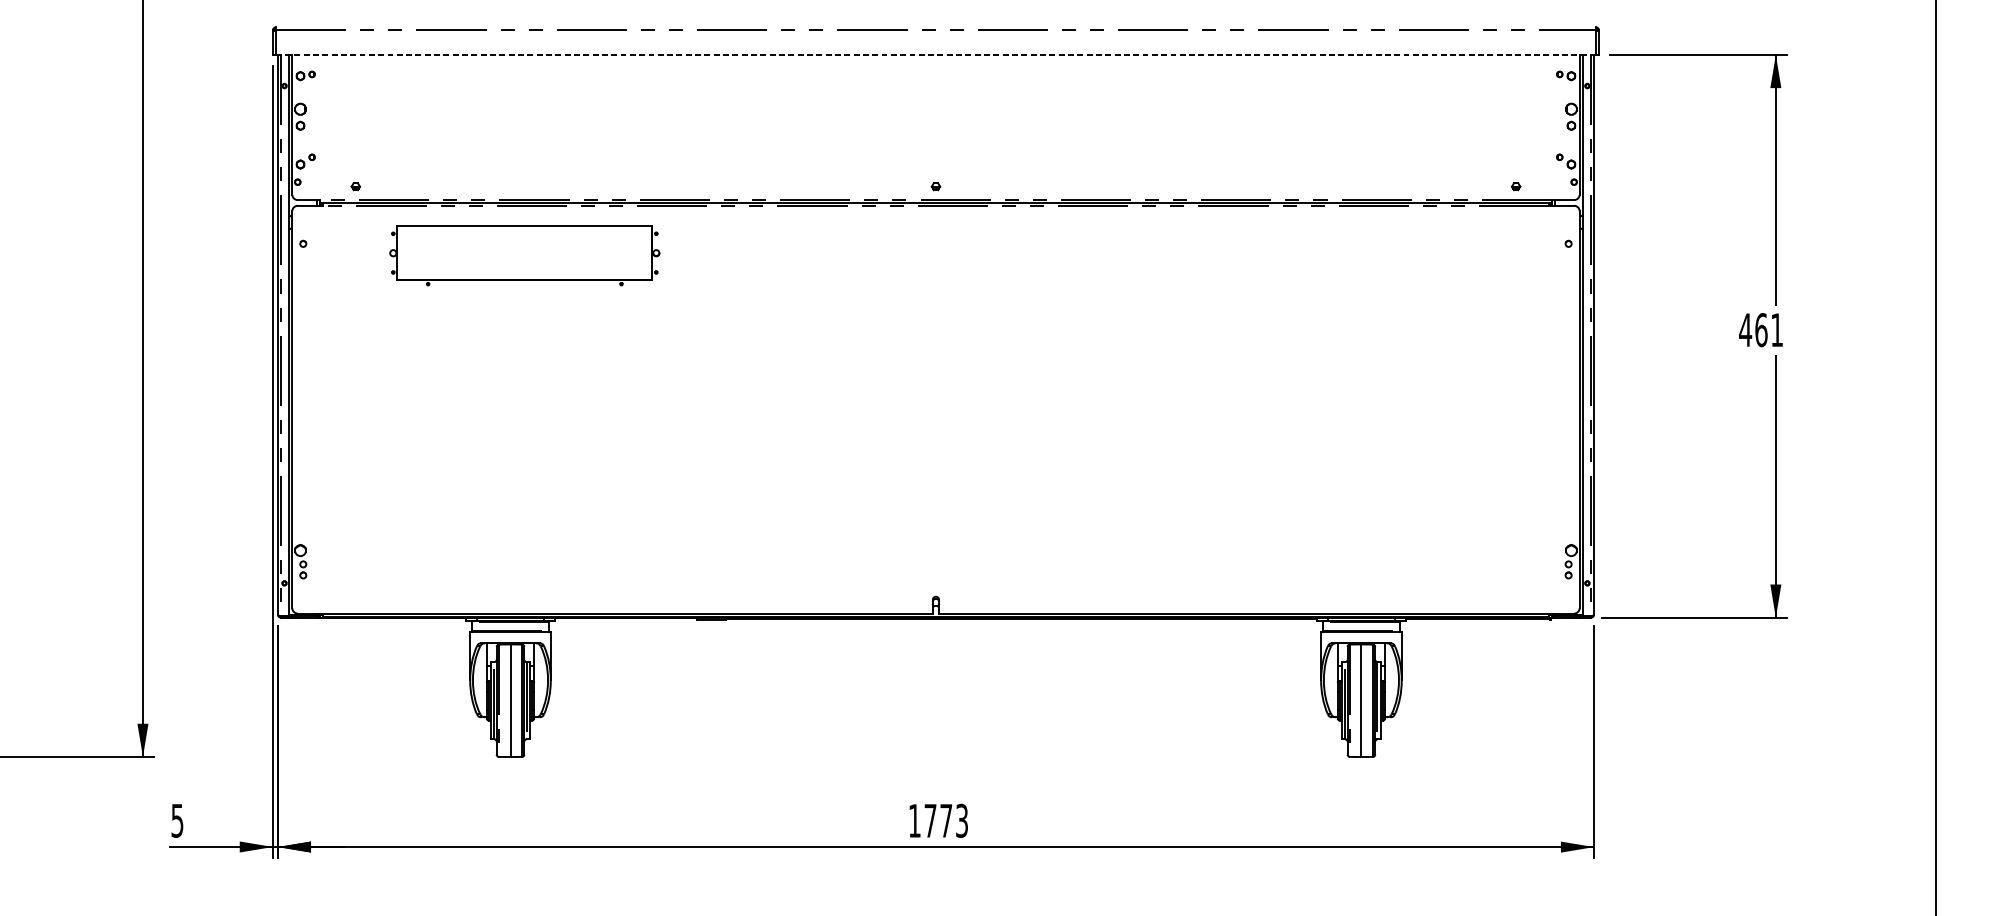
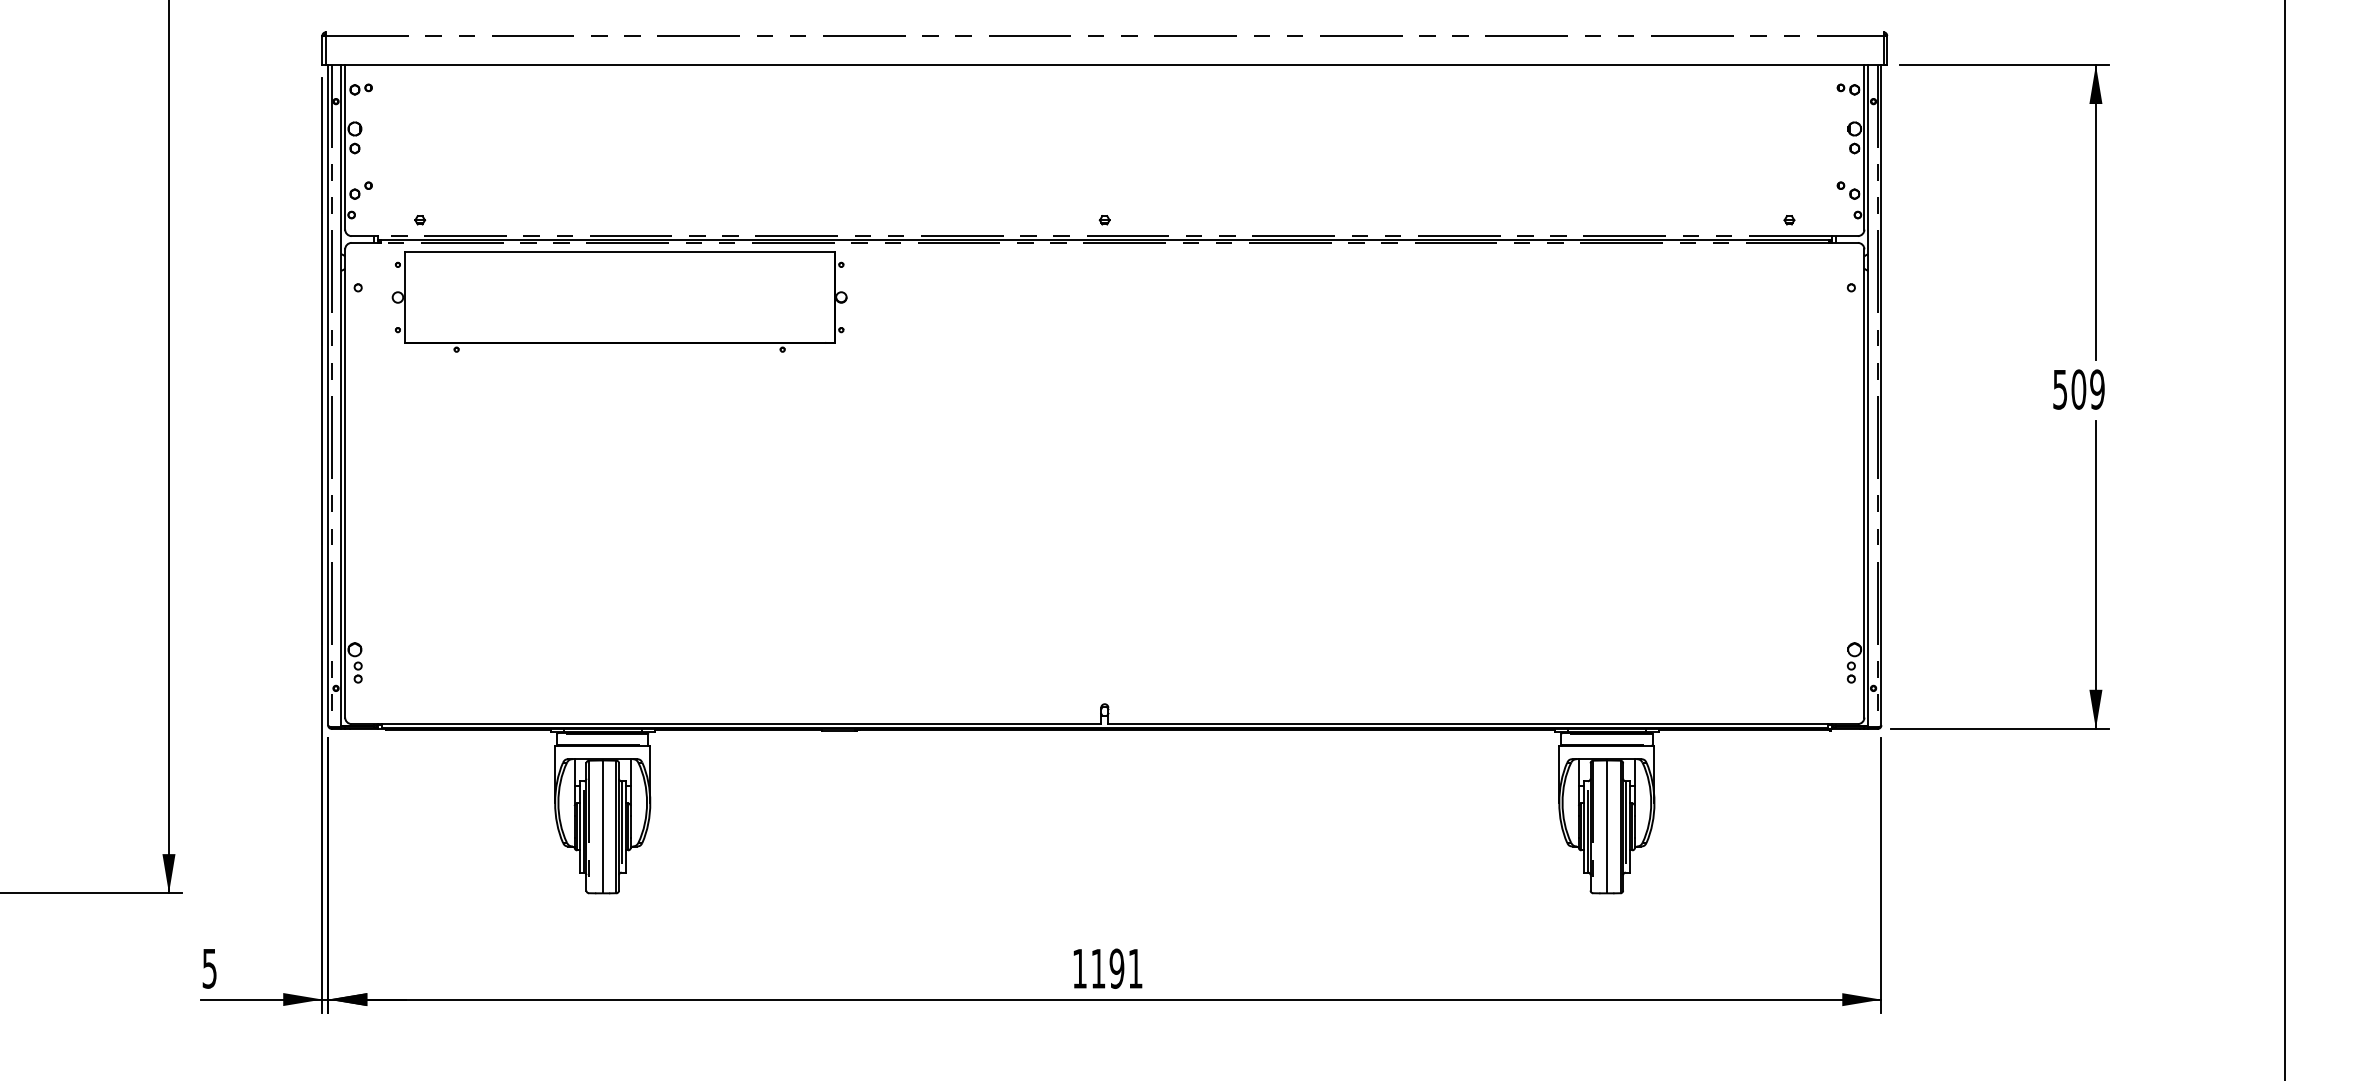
line: (935, 54) -> (1104, 64), dashed -> solid
part: (524, 255) -> (619, 301), size x1.43
text: (1761, 330) -> (2078, 389), 461 -> 509
text: (945, 820) -> (1116, 968), 1773 -> 1191

